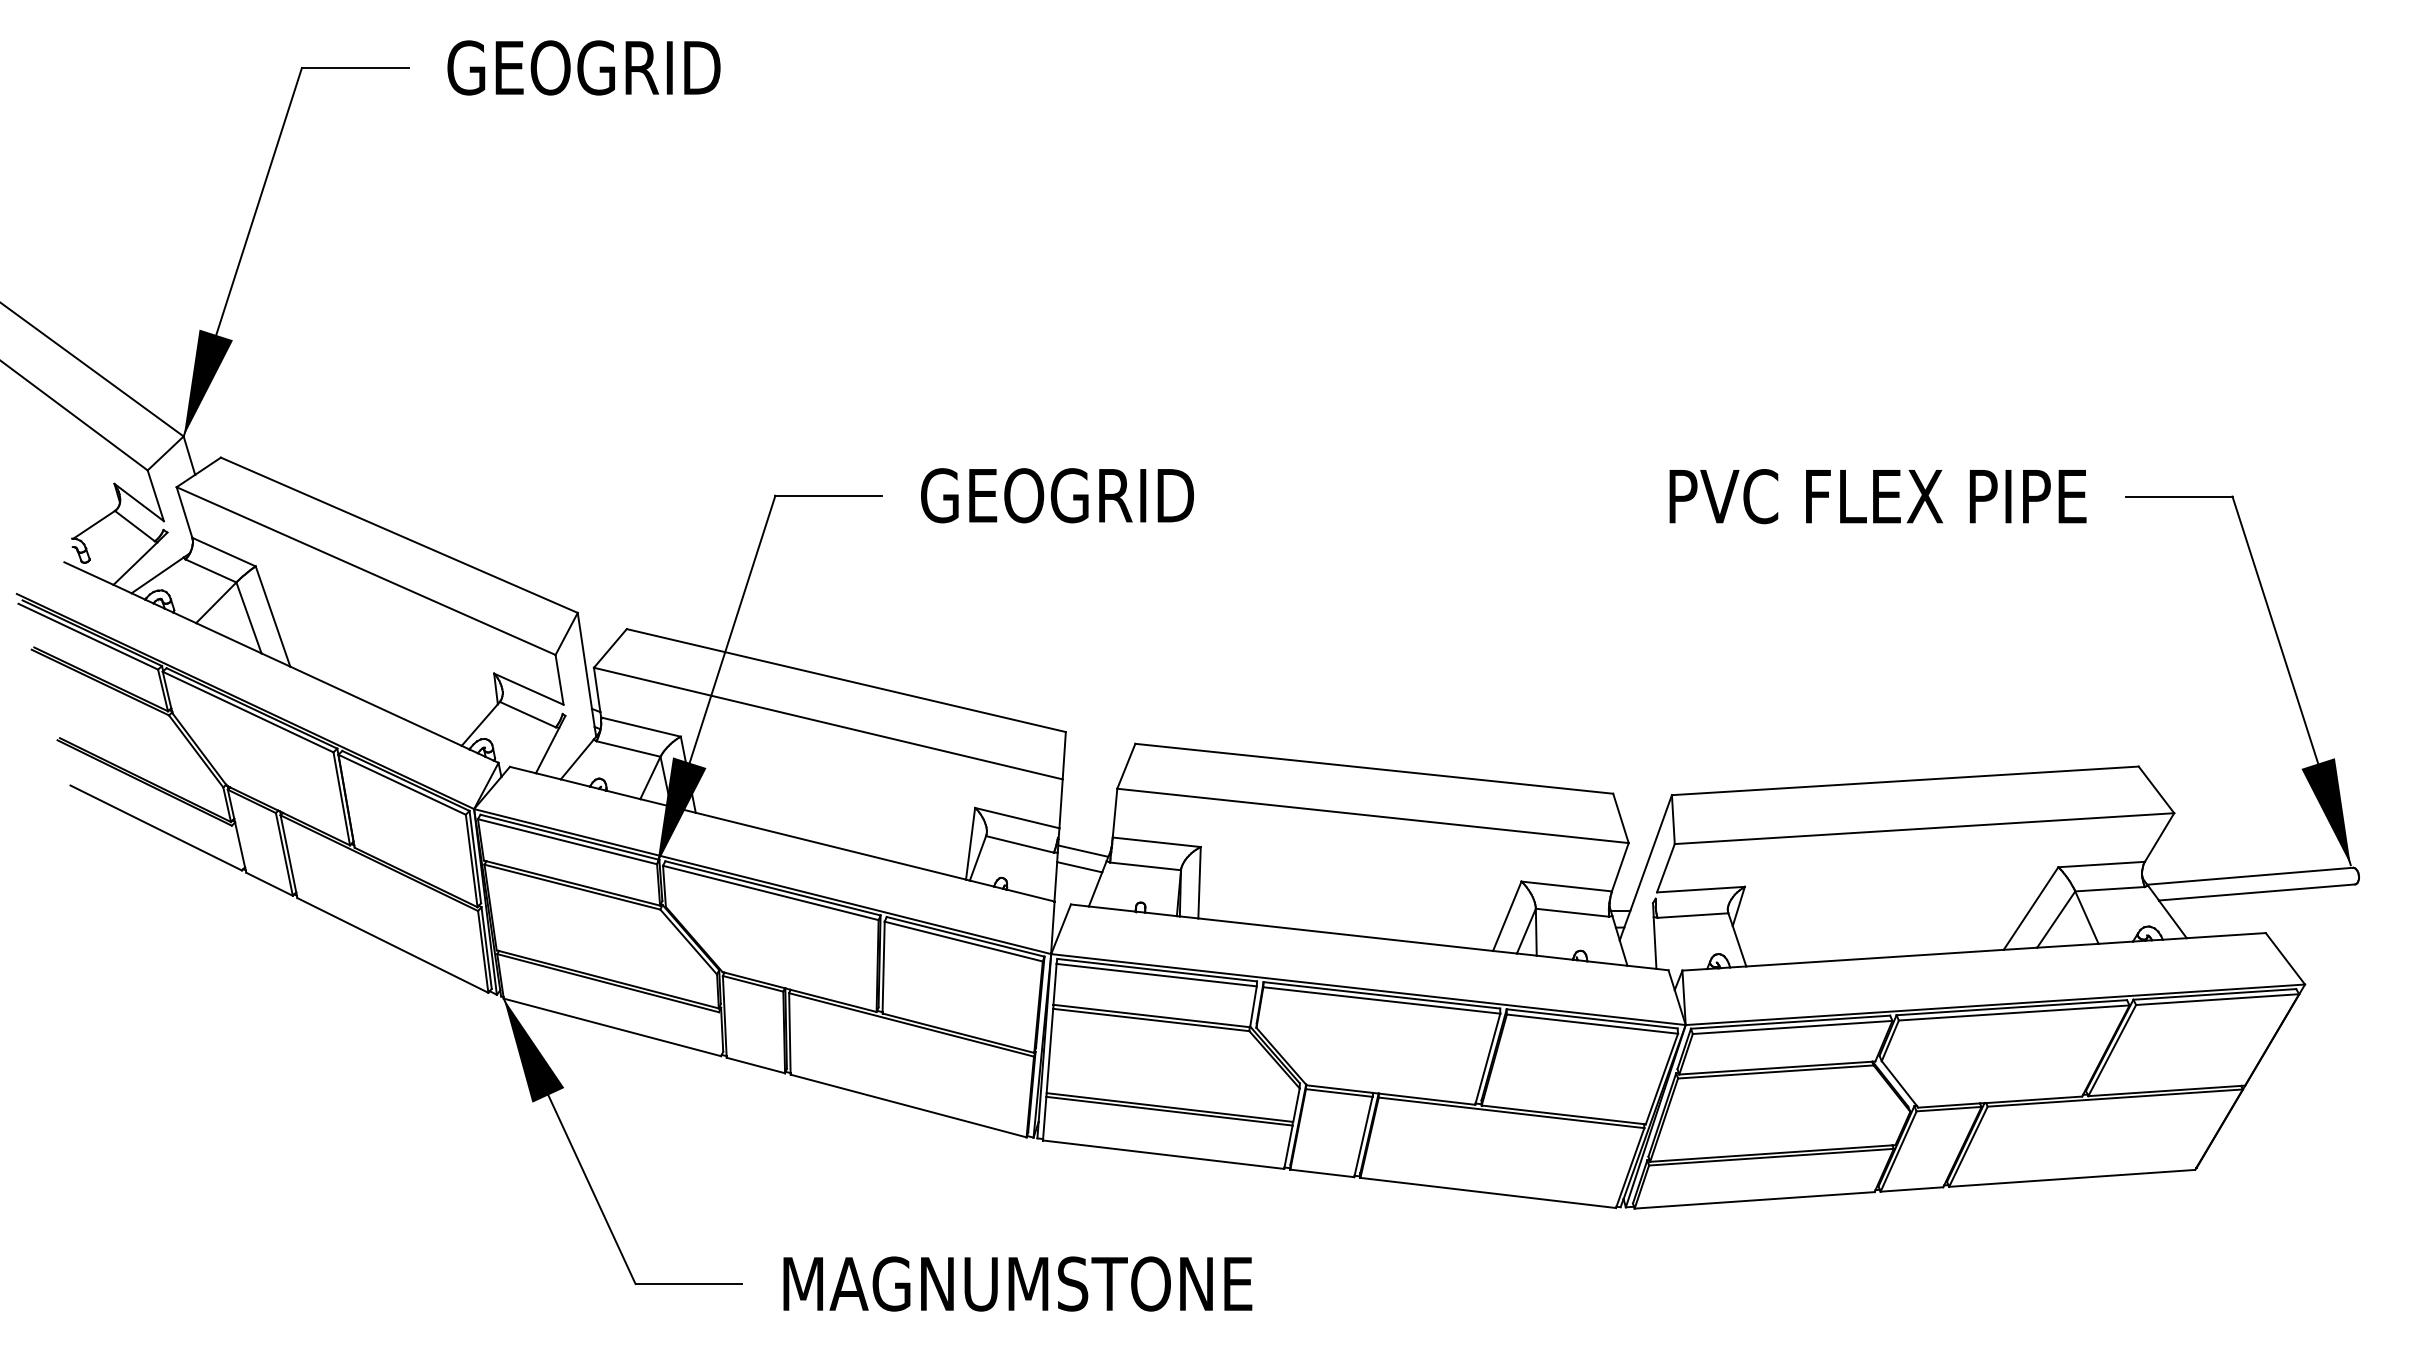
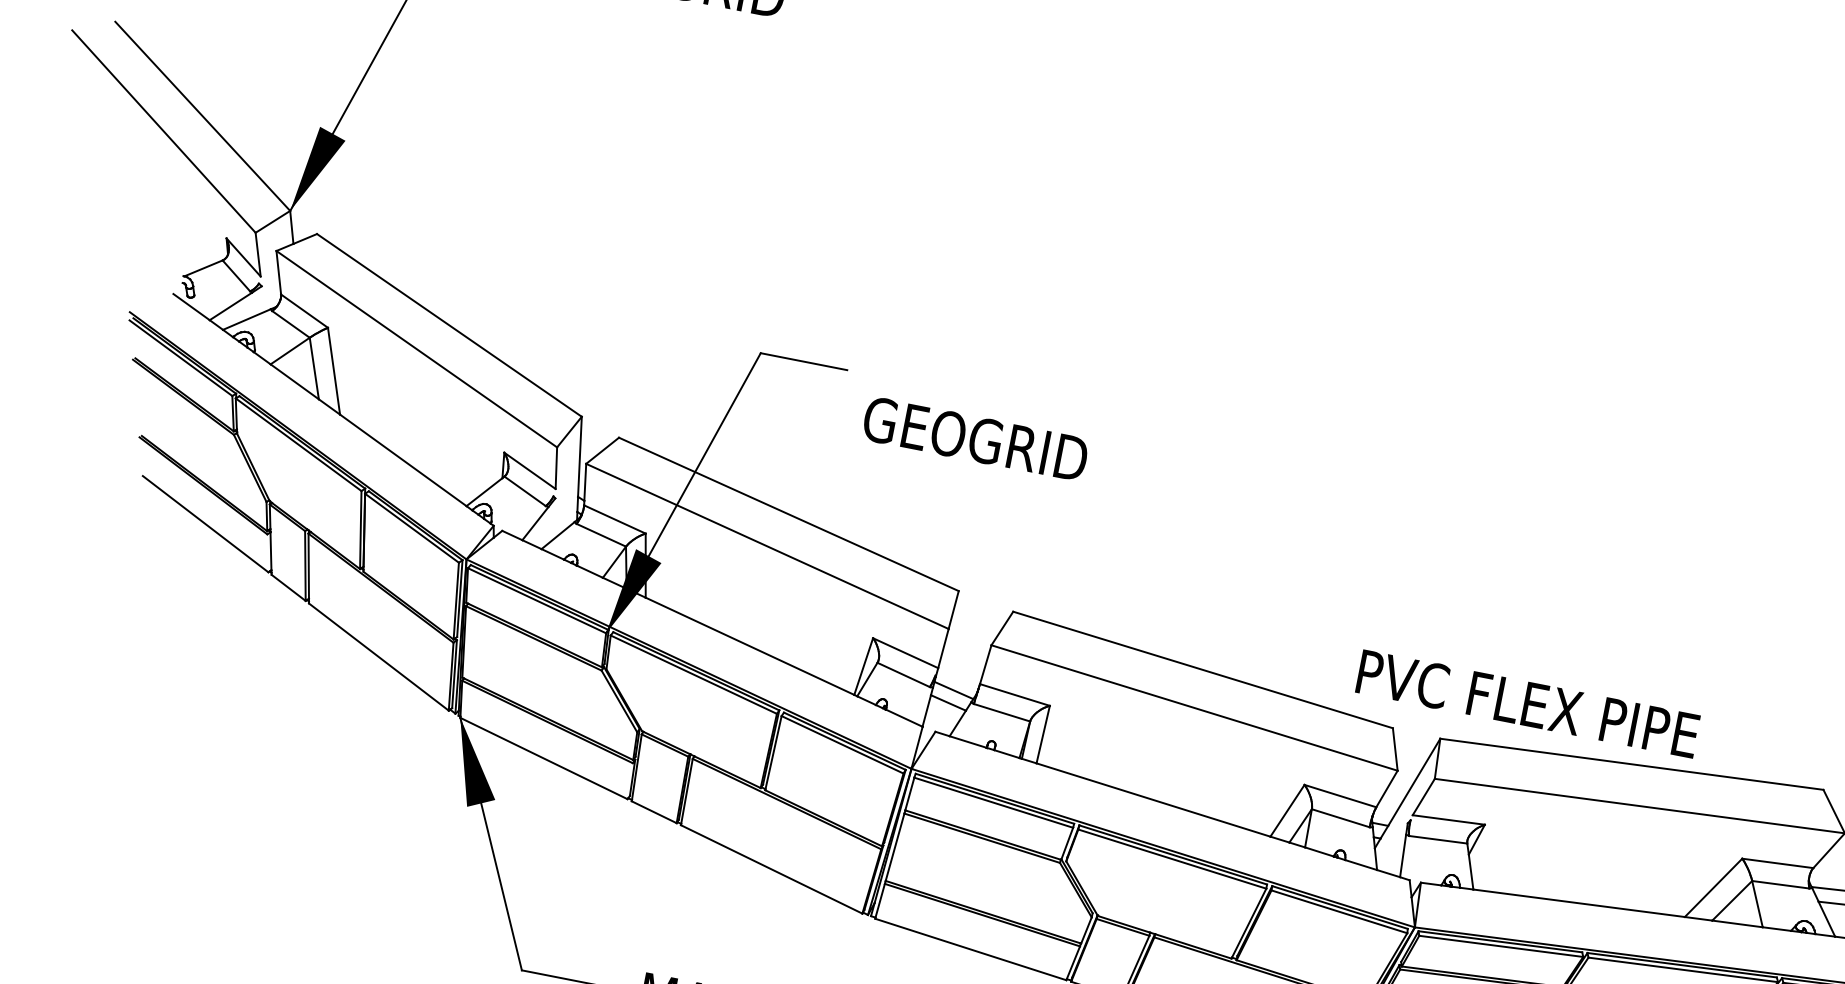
text: (1057, 495) -> (975, 438), moved
text: (1877, 496) -> (1527, 703), moved

